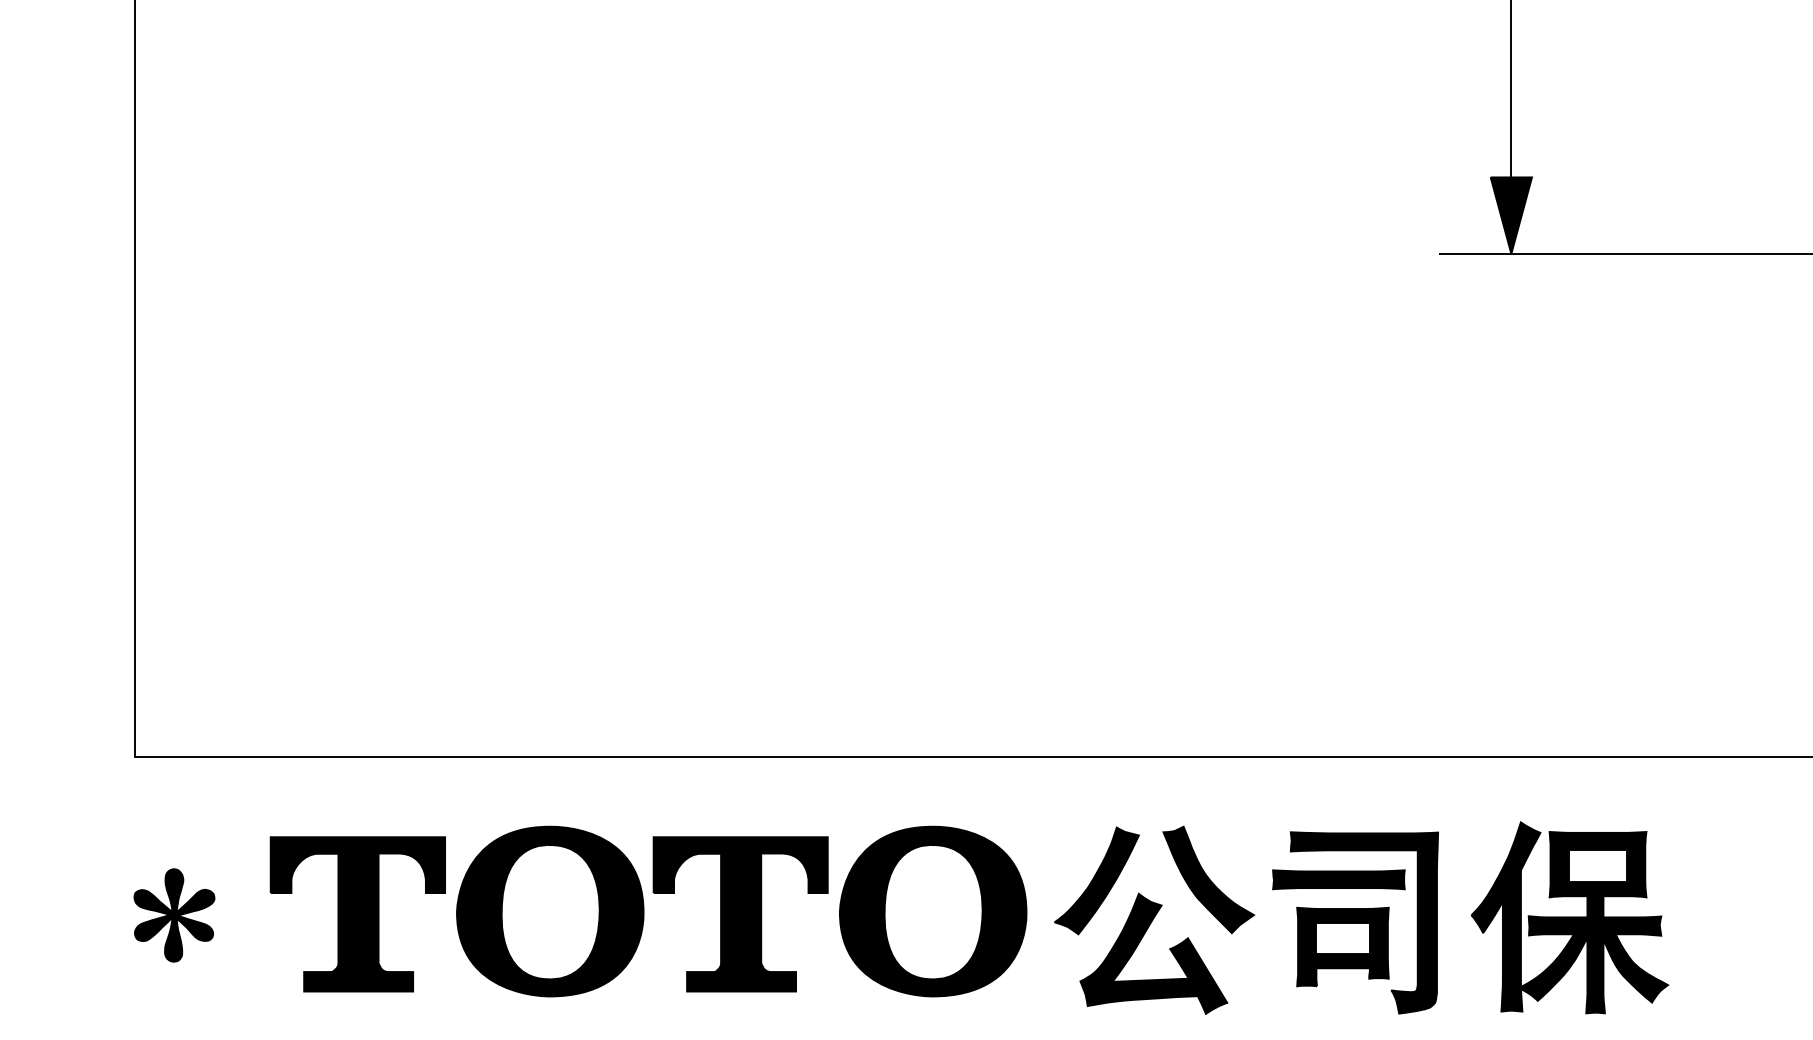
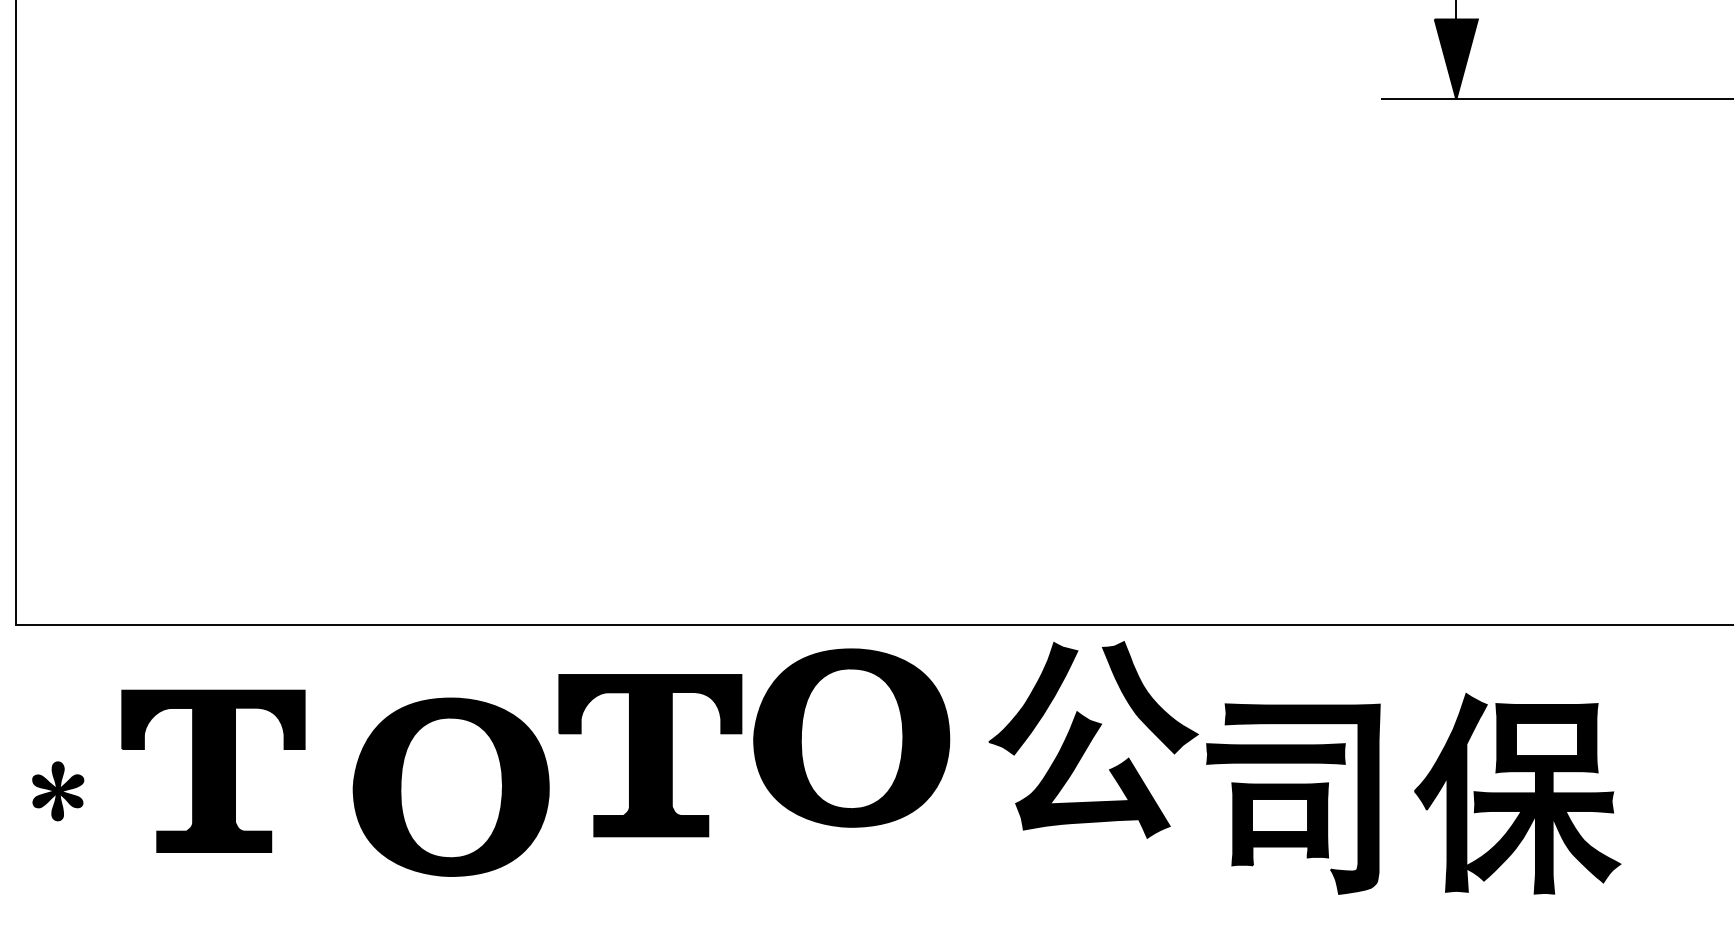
part: (933, 911) -> (852, 738), moved
part: (357, 914) -> (213, 771), moved
part: (740, 914) -> (650, 755), moved
part: (174, 915) -> (58, 791), size x0.6
part: (1154, 919) -> (1093, 739), moved

